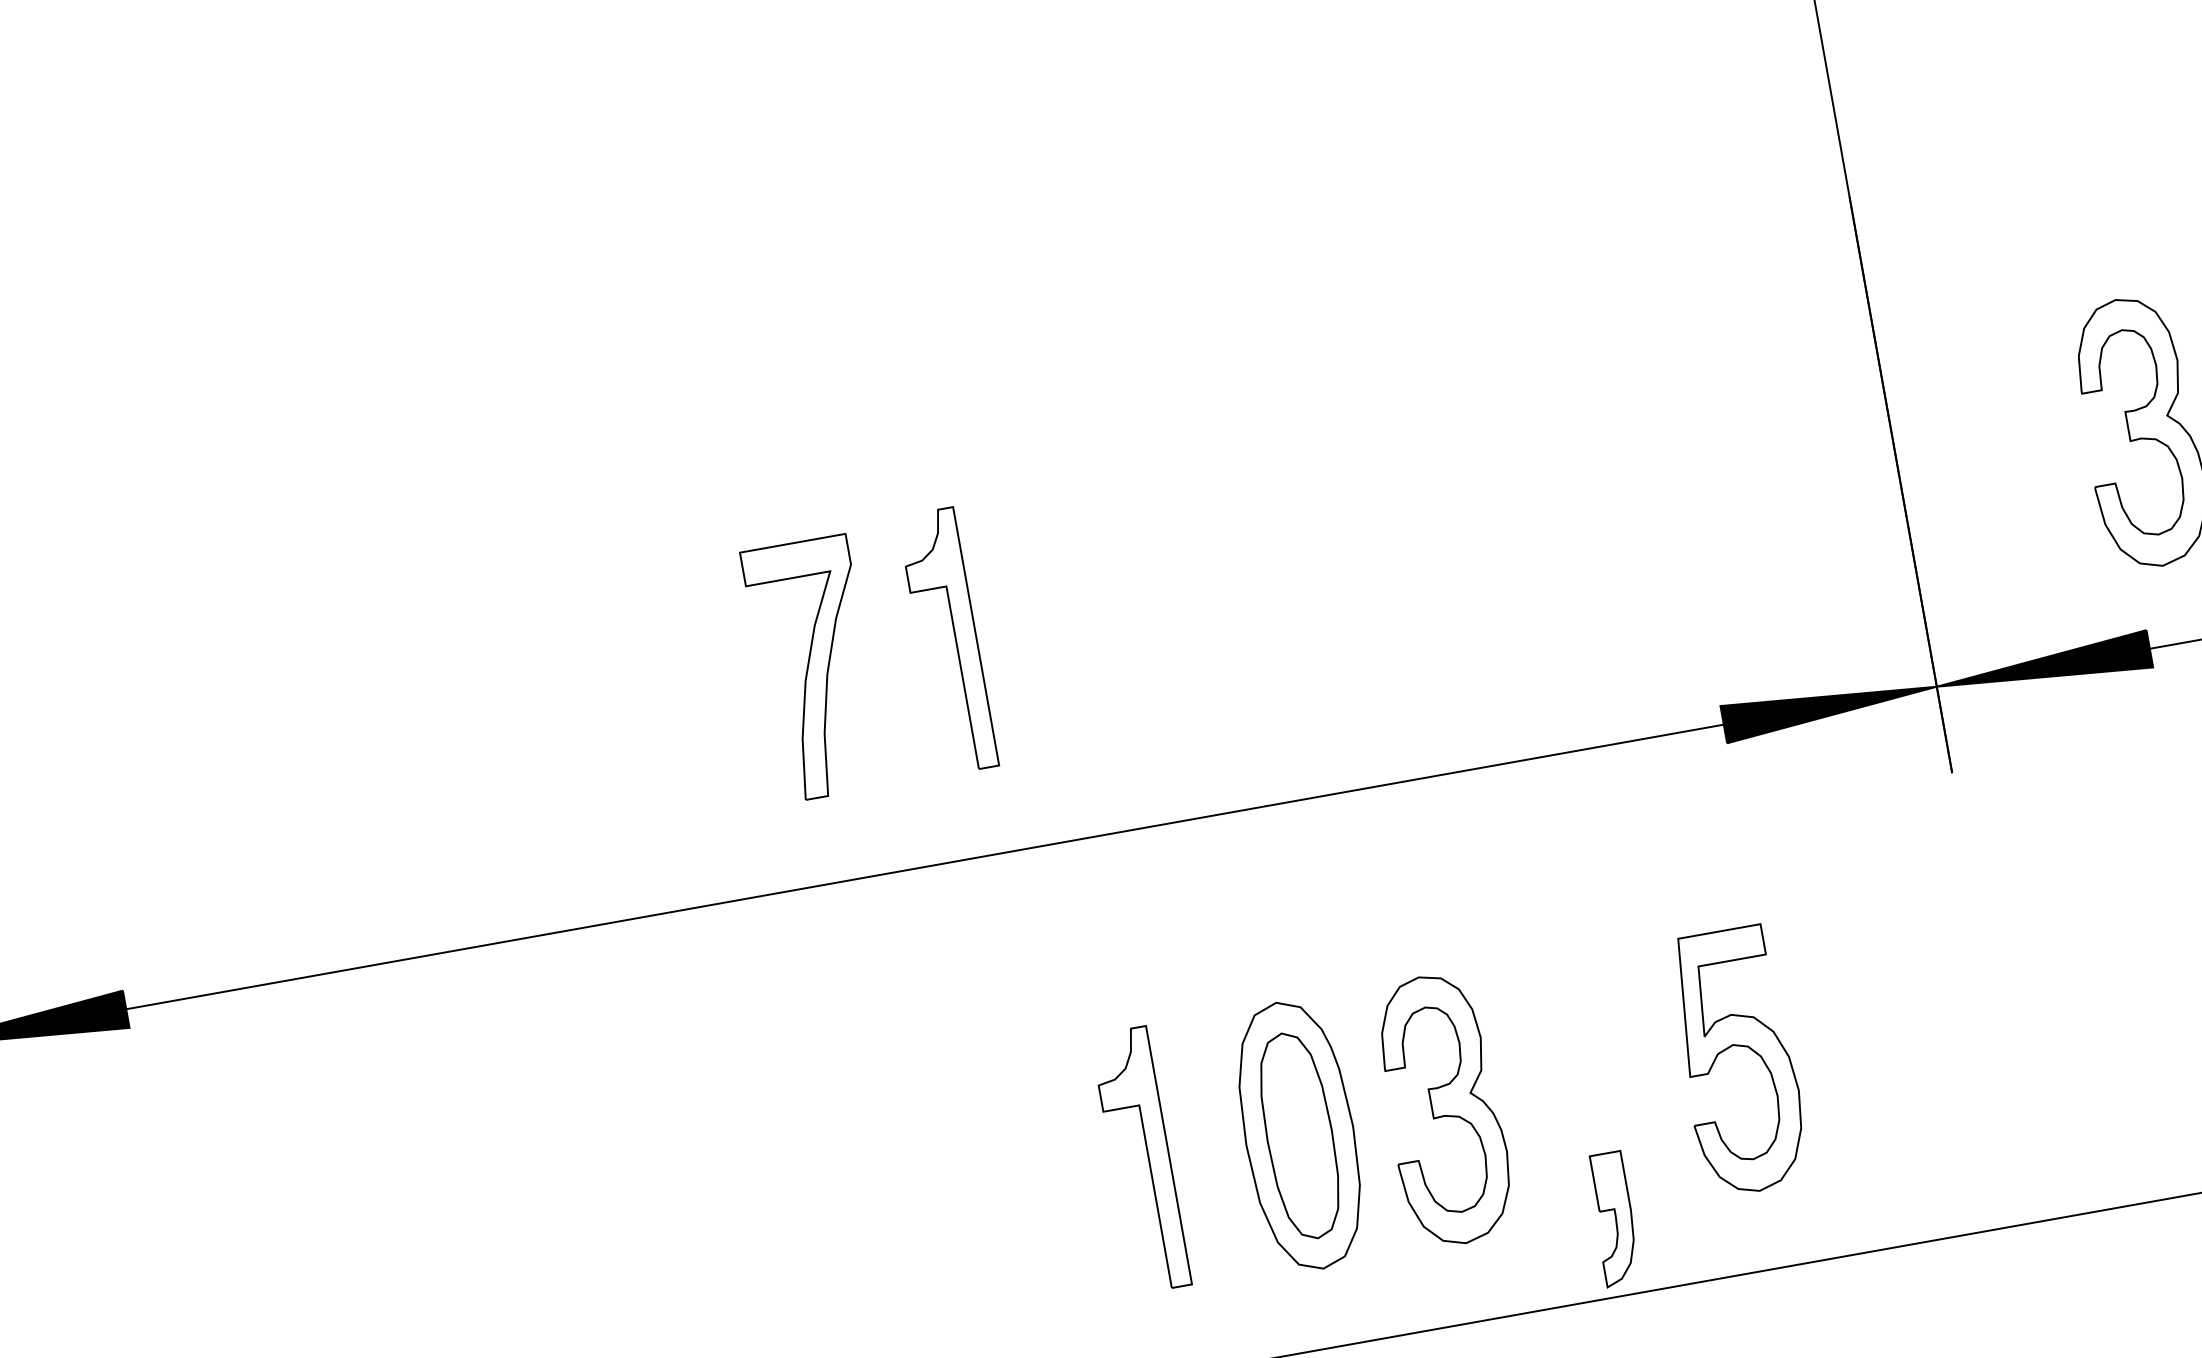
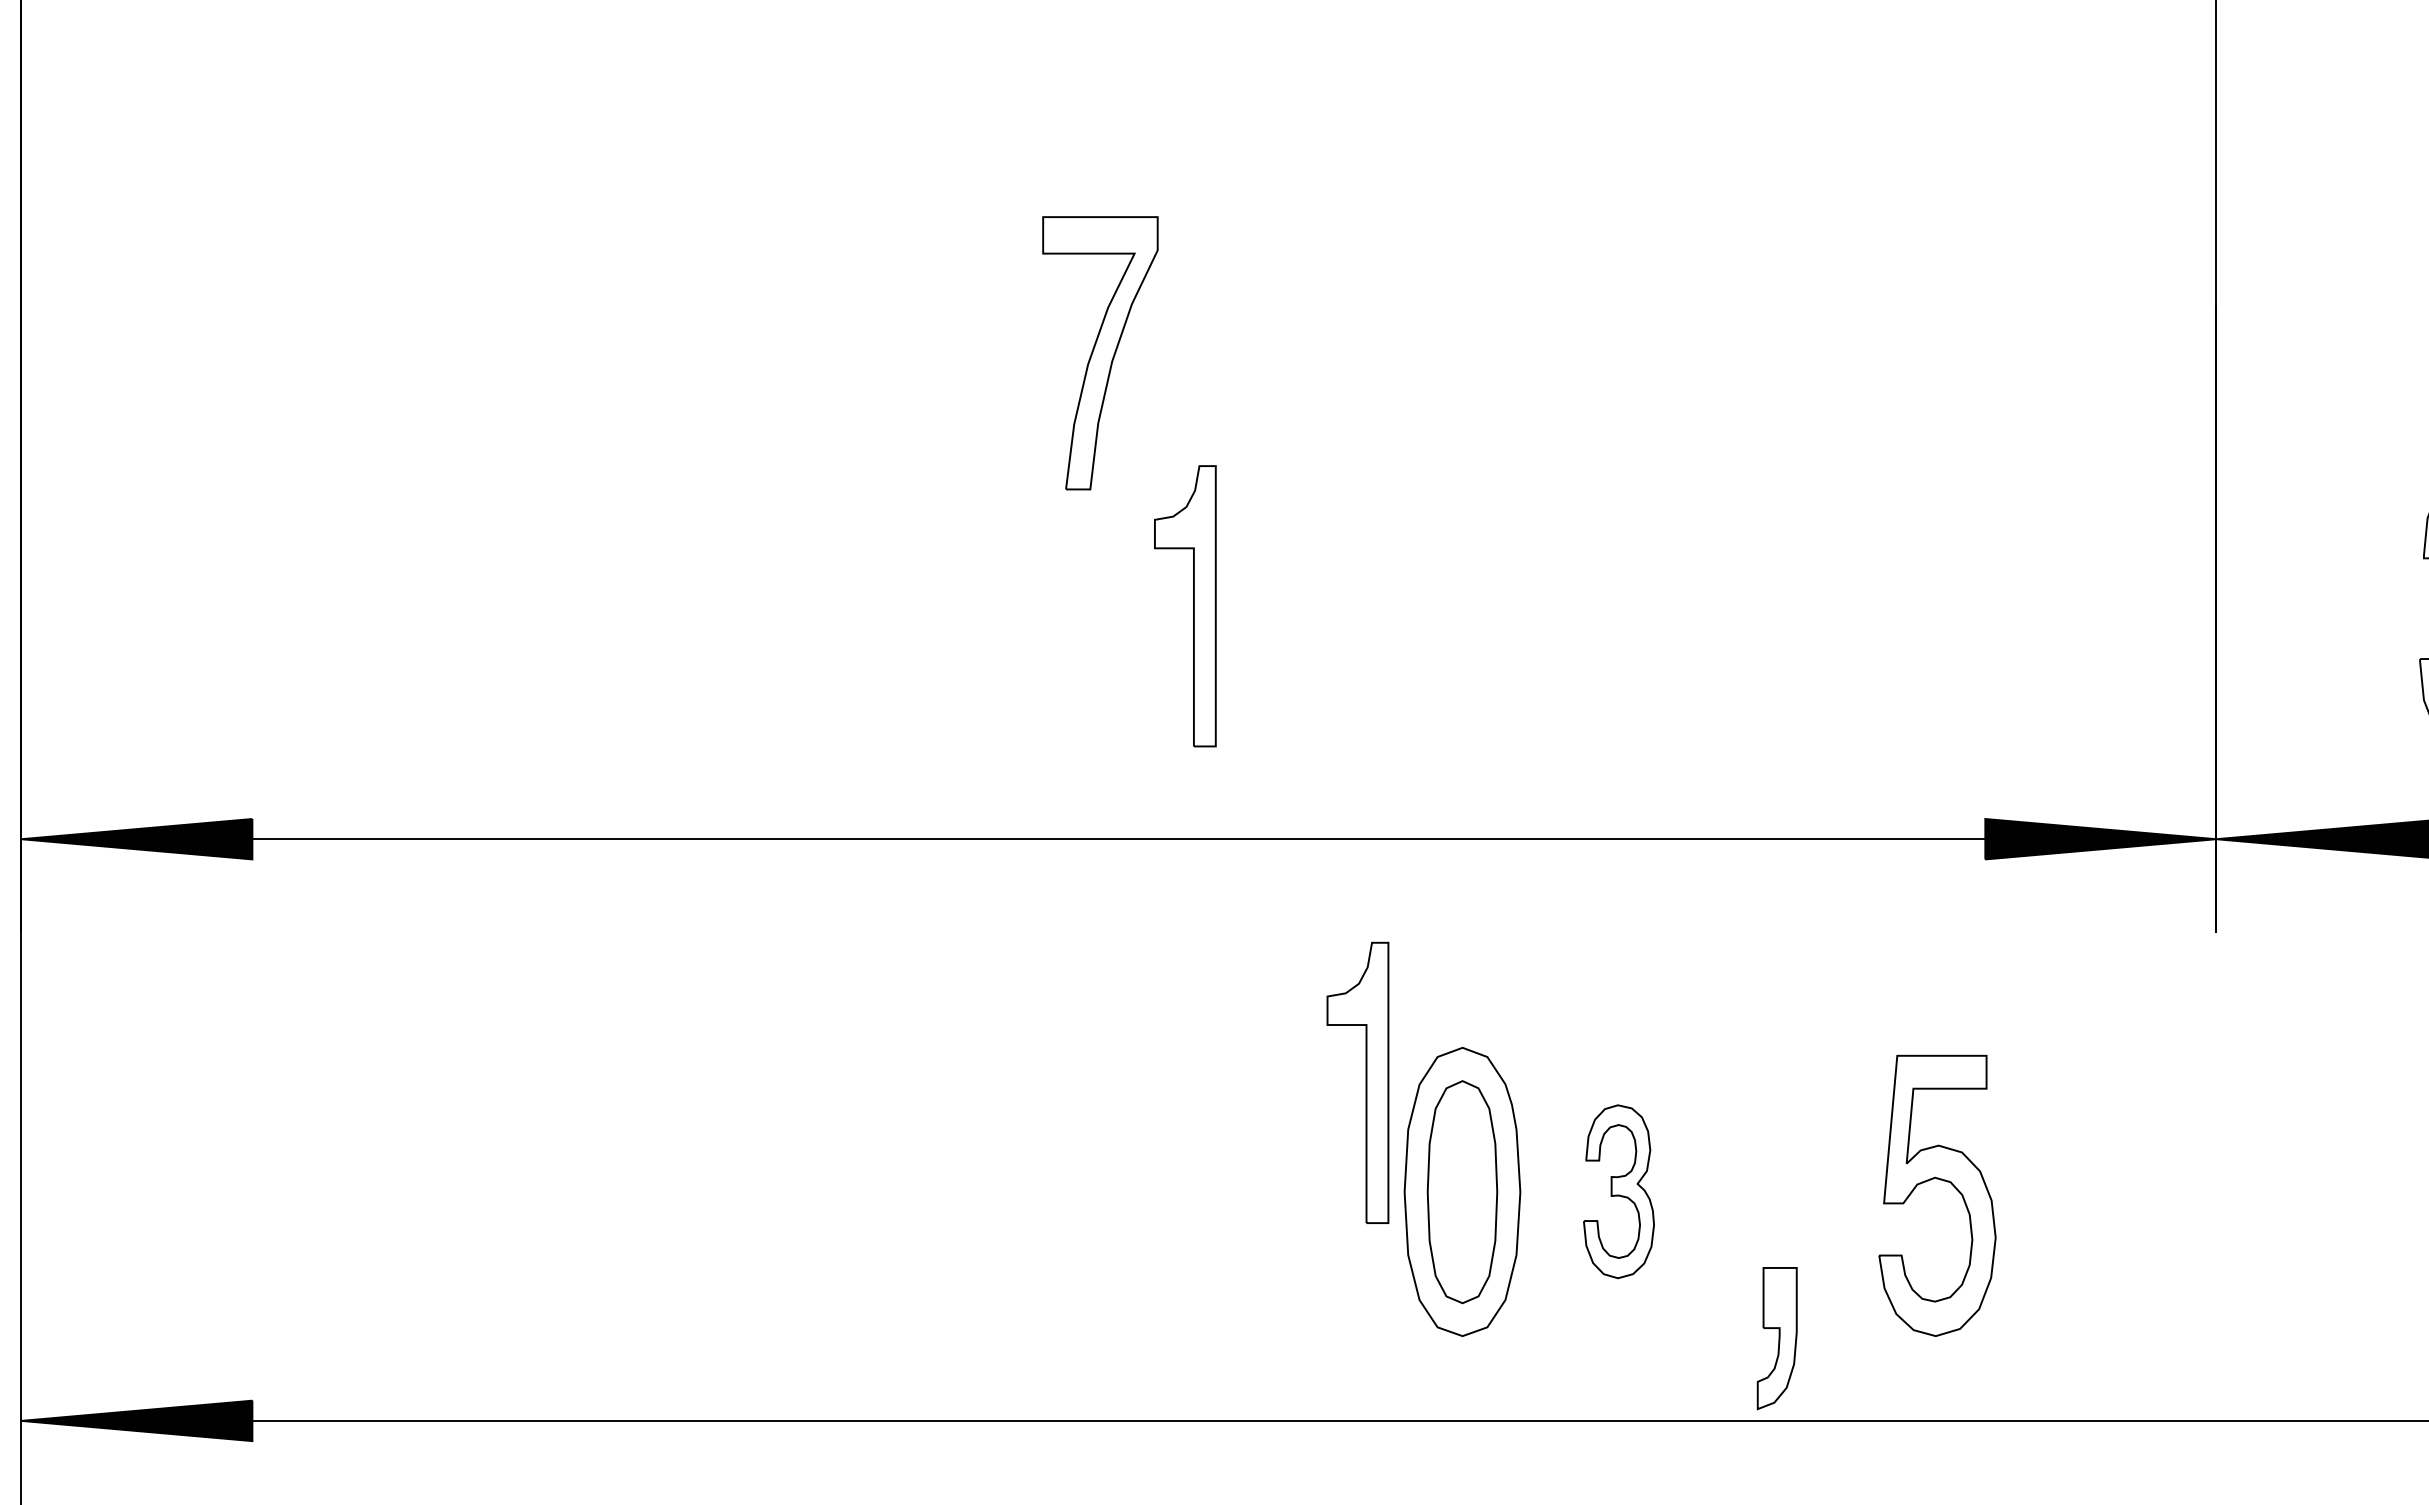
part: (815, 668) -> (1100, 353), moved
part: (1443, 1109) -> (1618, 1191), size x0.6
part: (1147, 1158) -> (1365, 1082), moved

